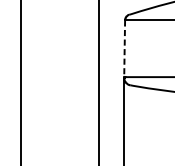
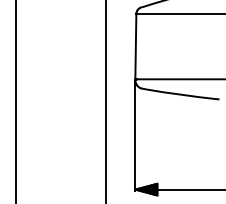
line: (124, 47) -> (135, 45), dashed -> solid

